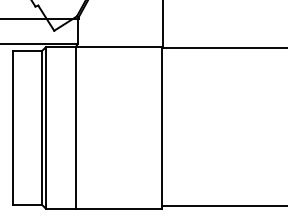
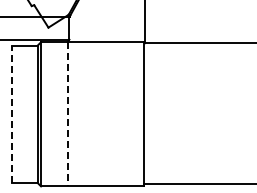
line: (12, 128) -> (11, 114), solid -> dashed
line: (75, 128) -> (67, 114), solid -> dashed

